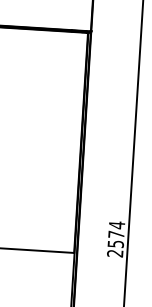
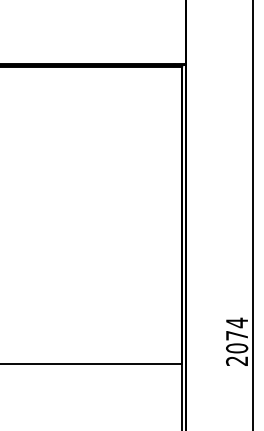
text: (116, 244) -> (237, 348), 2574 -> 2074

